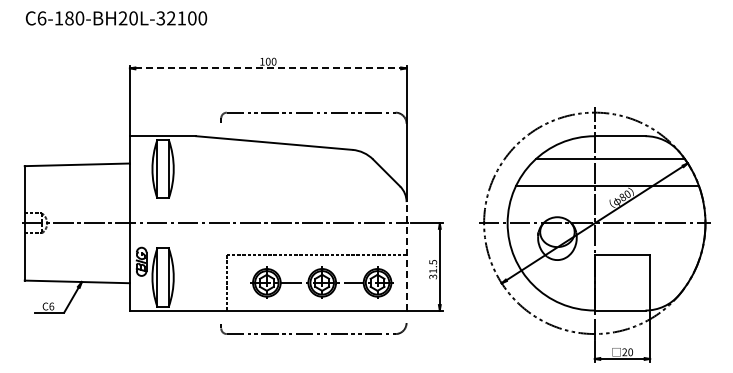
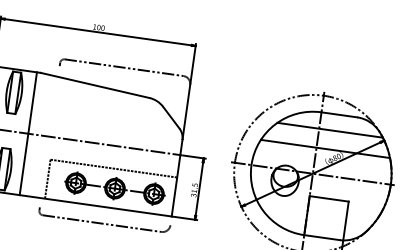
line: (268, 68) -> (98, 32), dashed -> solid
line: (190, 223) -> (28, 133), added
line: (406, 255) -> (177, 177), dashed -> solid

